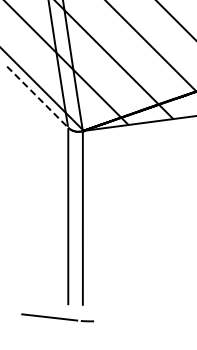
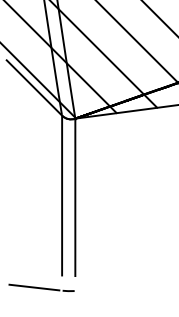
line: (38, 97) -> (35, 88), dashed -> solid
line: (57, 317) -> (41, 287), moved

